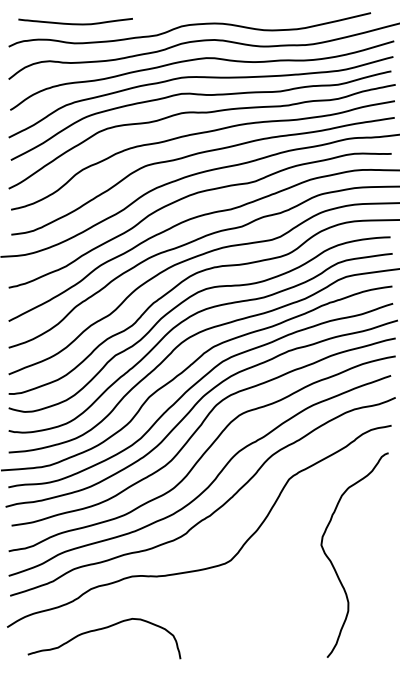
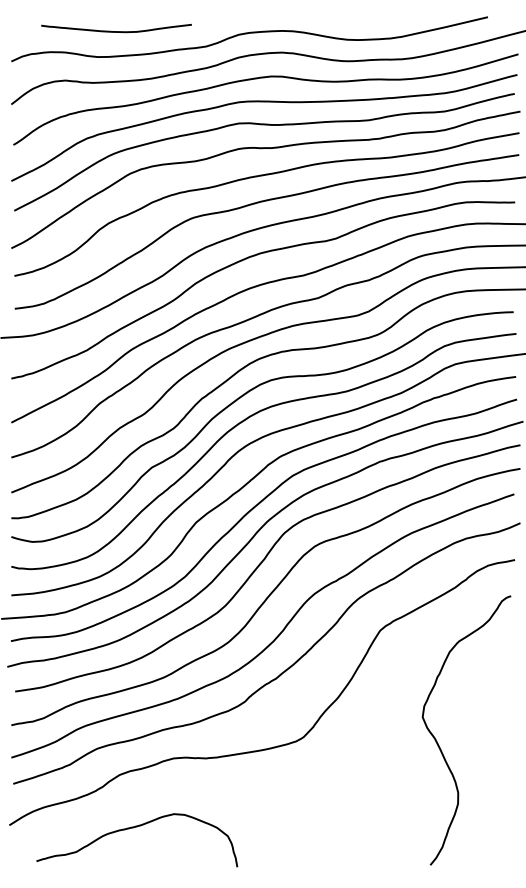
curve: (75, 23) -> (116, 30), moved

